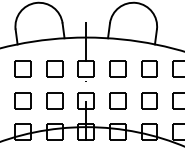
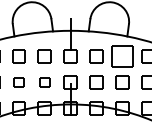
part: (149, 68) -> (122, 56), size x1.6
part: (22, 100) -> (18, 82), size x0.7
part: (54, 100) -> (44, 82), size x0.7

